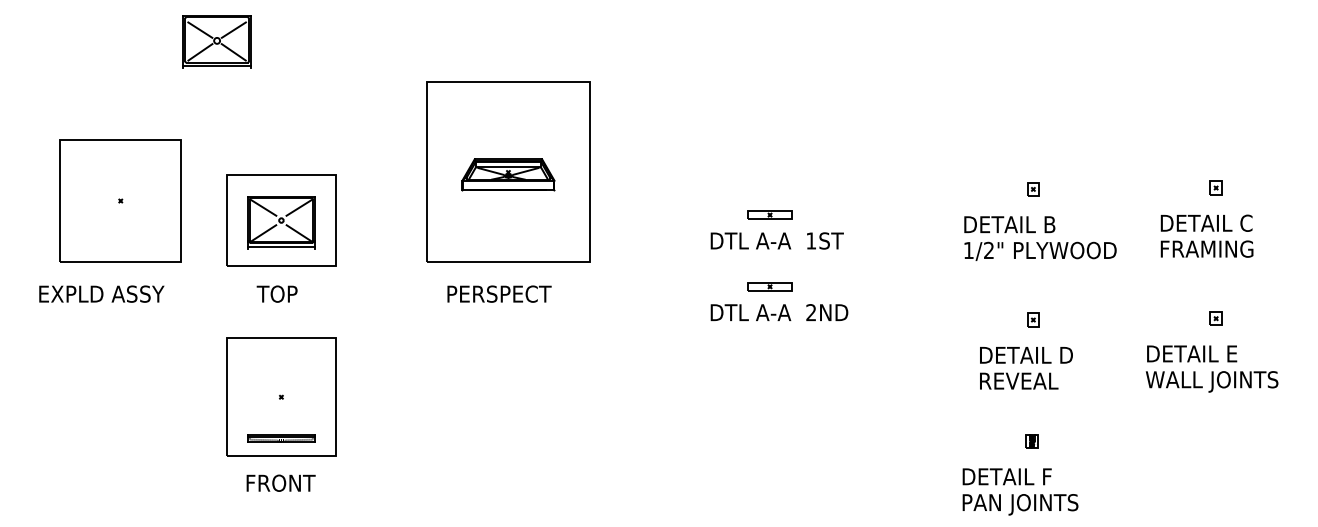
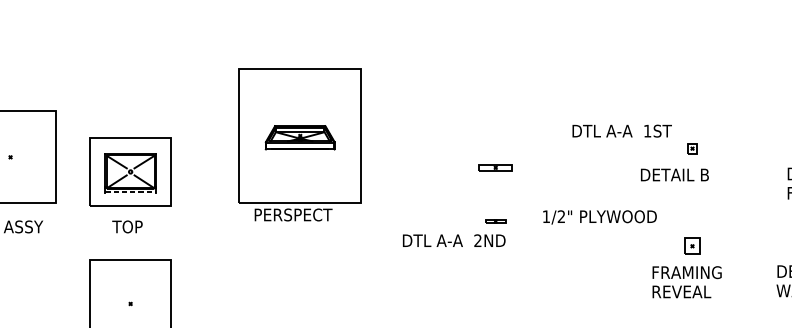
part: (216, 41) -> (82, 38), removed
text: (776, 240) -> (621, 130), moved
line: (281, 247) -> (130, 192), solid -> dashed
text: (1040, 250) -> (599, 216), moved
part: (769, 286) -> (495, 221), size x0.6
text: (499, 293) -> (293, 214), moved
text: (779, 312) -> (454, 240), moved
part: (1033, 319) -> (692, 245), size x1.6
text: (1027, 354) -> (688, 272), DETAIL D -> FRAMING

